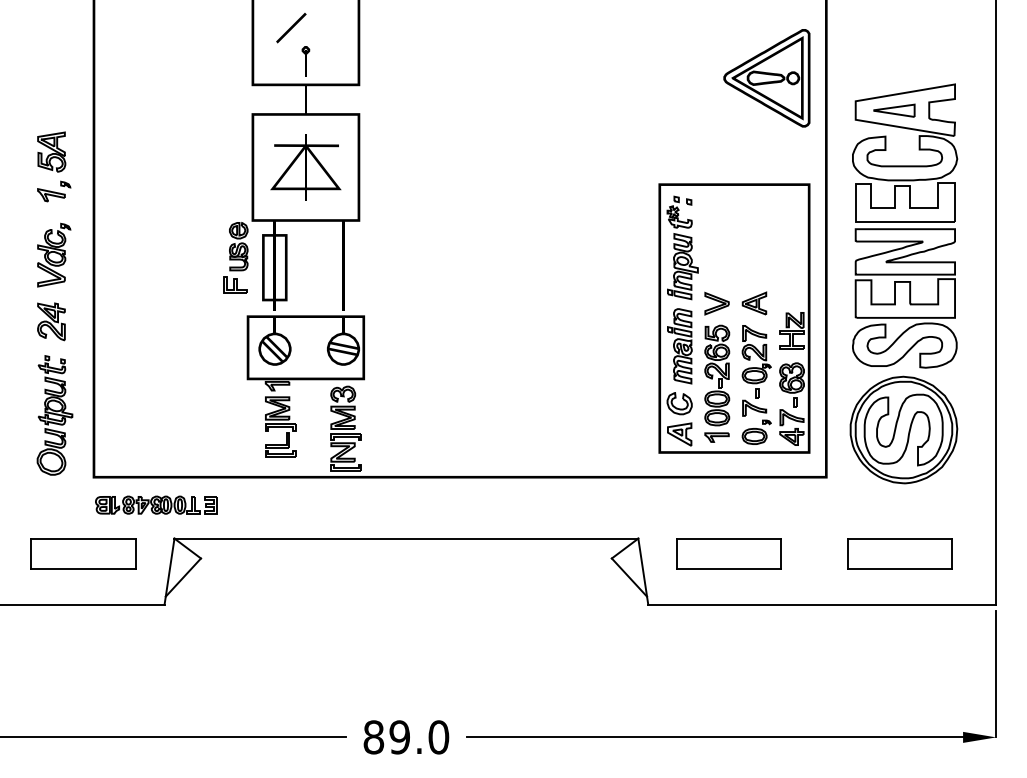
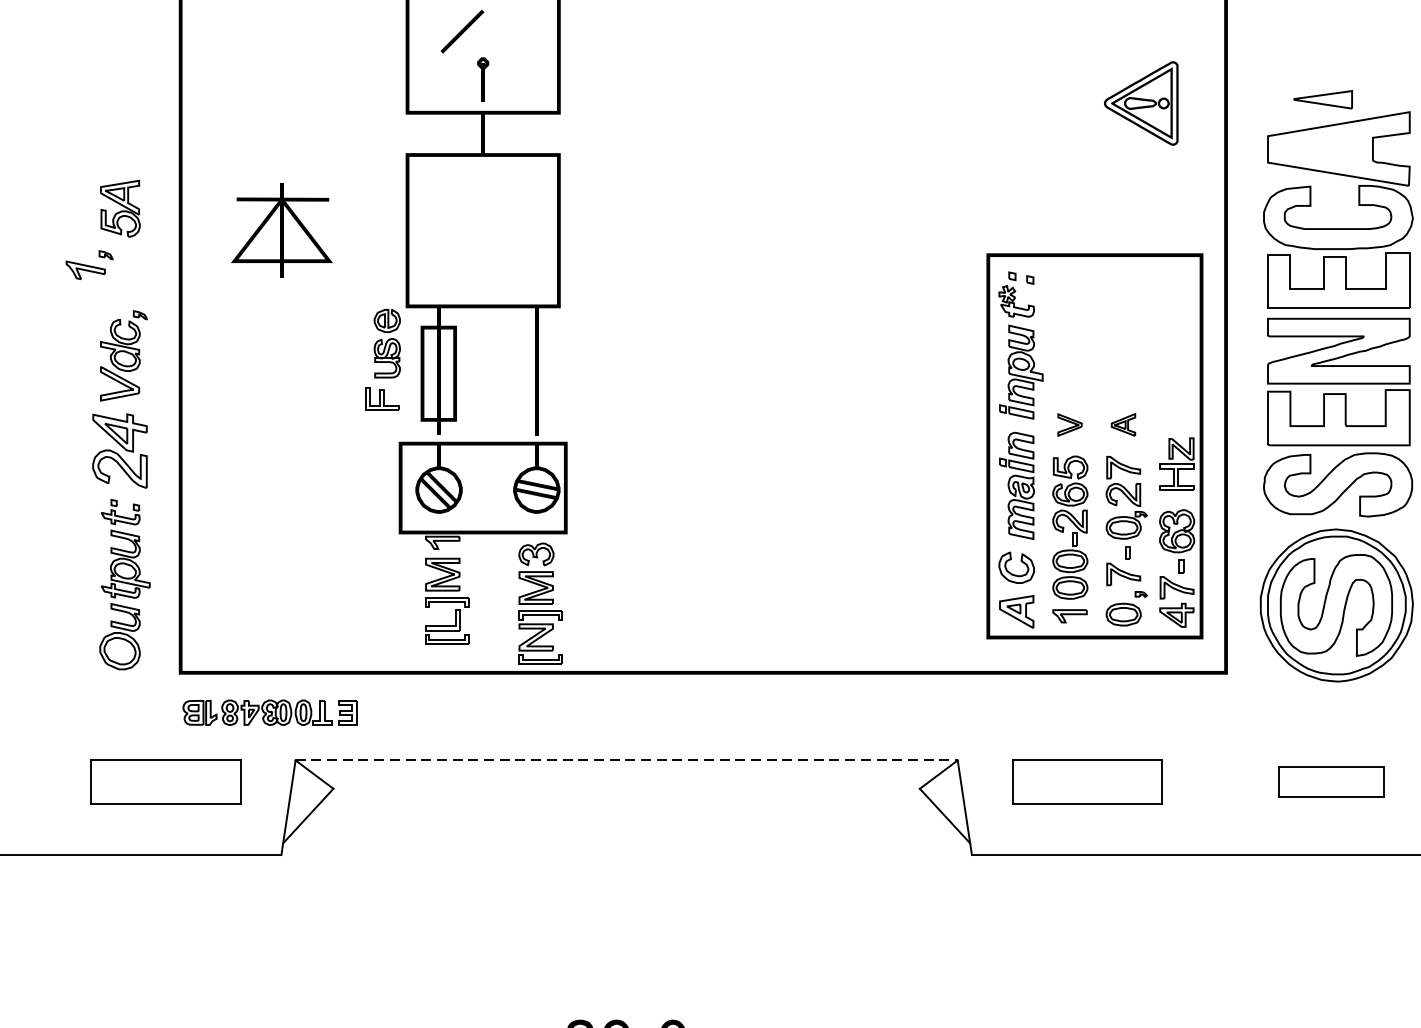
part: (766, 78) -> (1140, 103), size x0.6
part: (894, 110) -> (1323, 99), moved
part: (305, 167) -> (281, 230), moved
part: (54, 191) -> (90, 264), moved
part: (716, 303) -> (1069, 424), size x0.7
part: (754, 303) -> (1123, 424), size x0.7
part: (51, 321) -> (120, 450), size x1.4
line: (406, 538) -> (626, 760), solid -> dashed
part: (899, 553) -> (1330, 781), size x0.7

